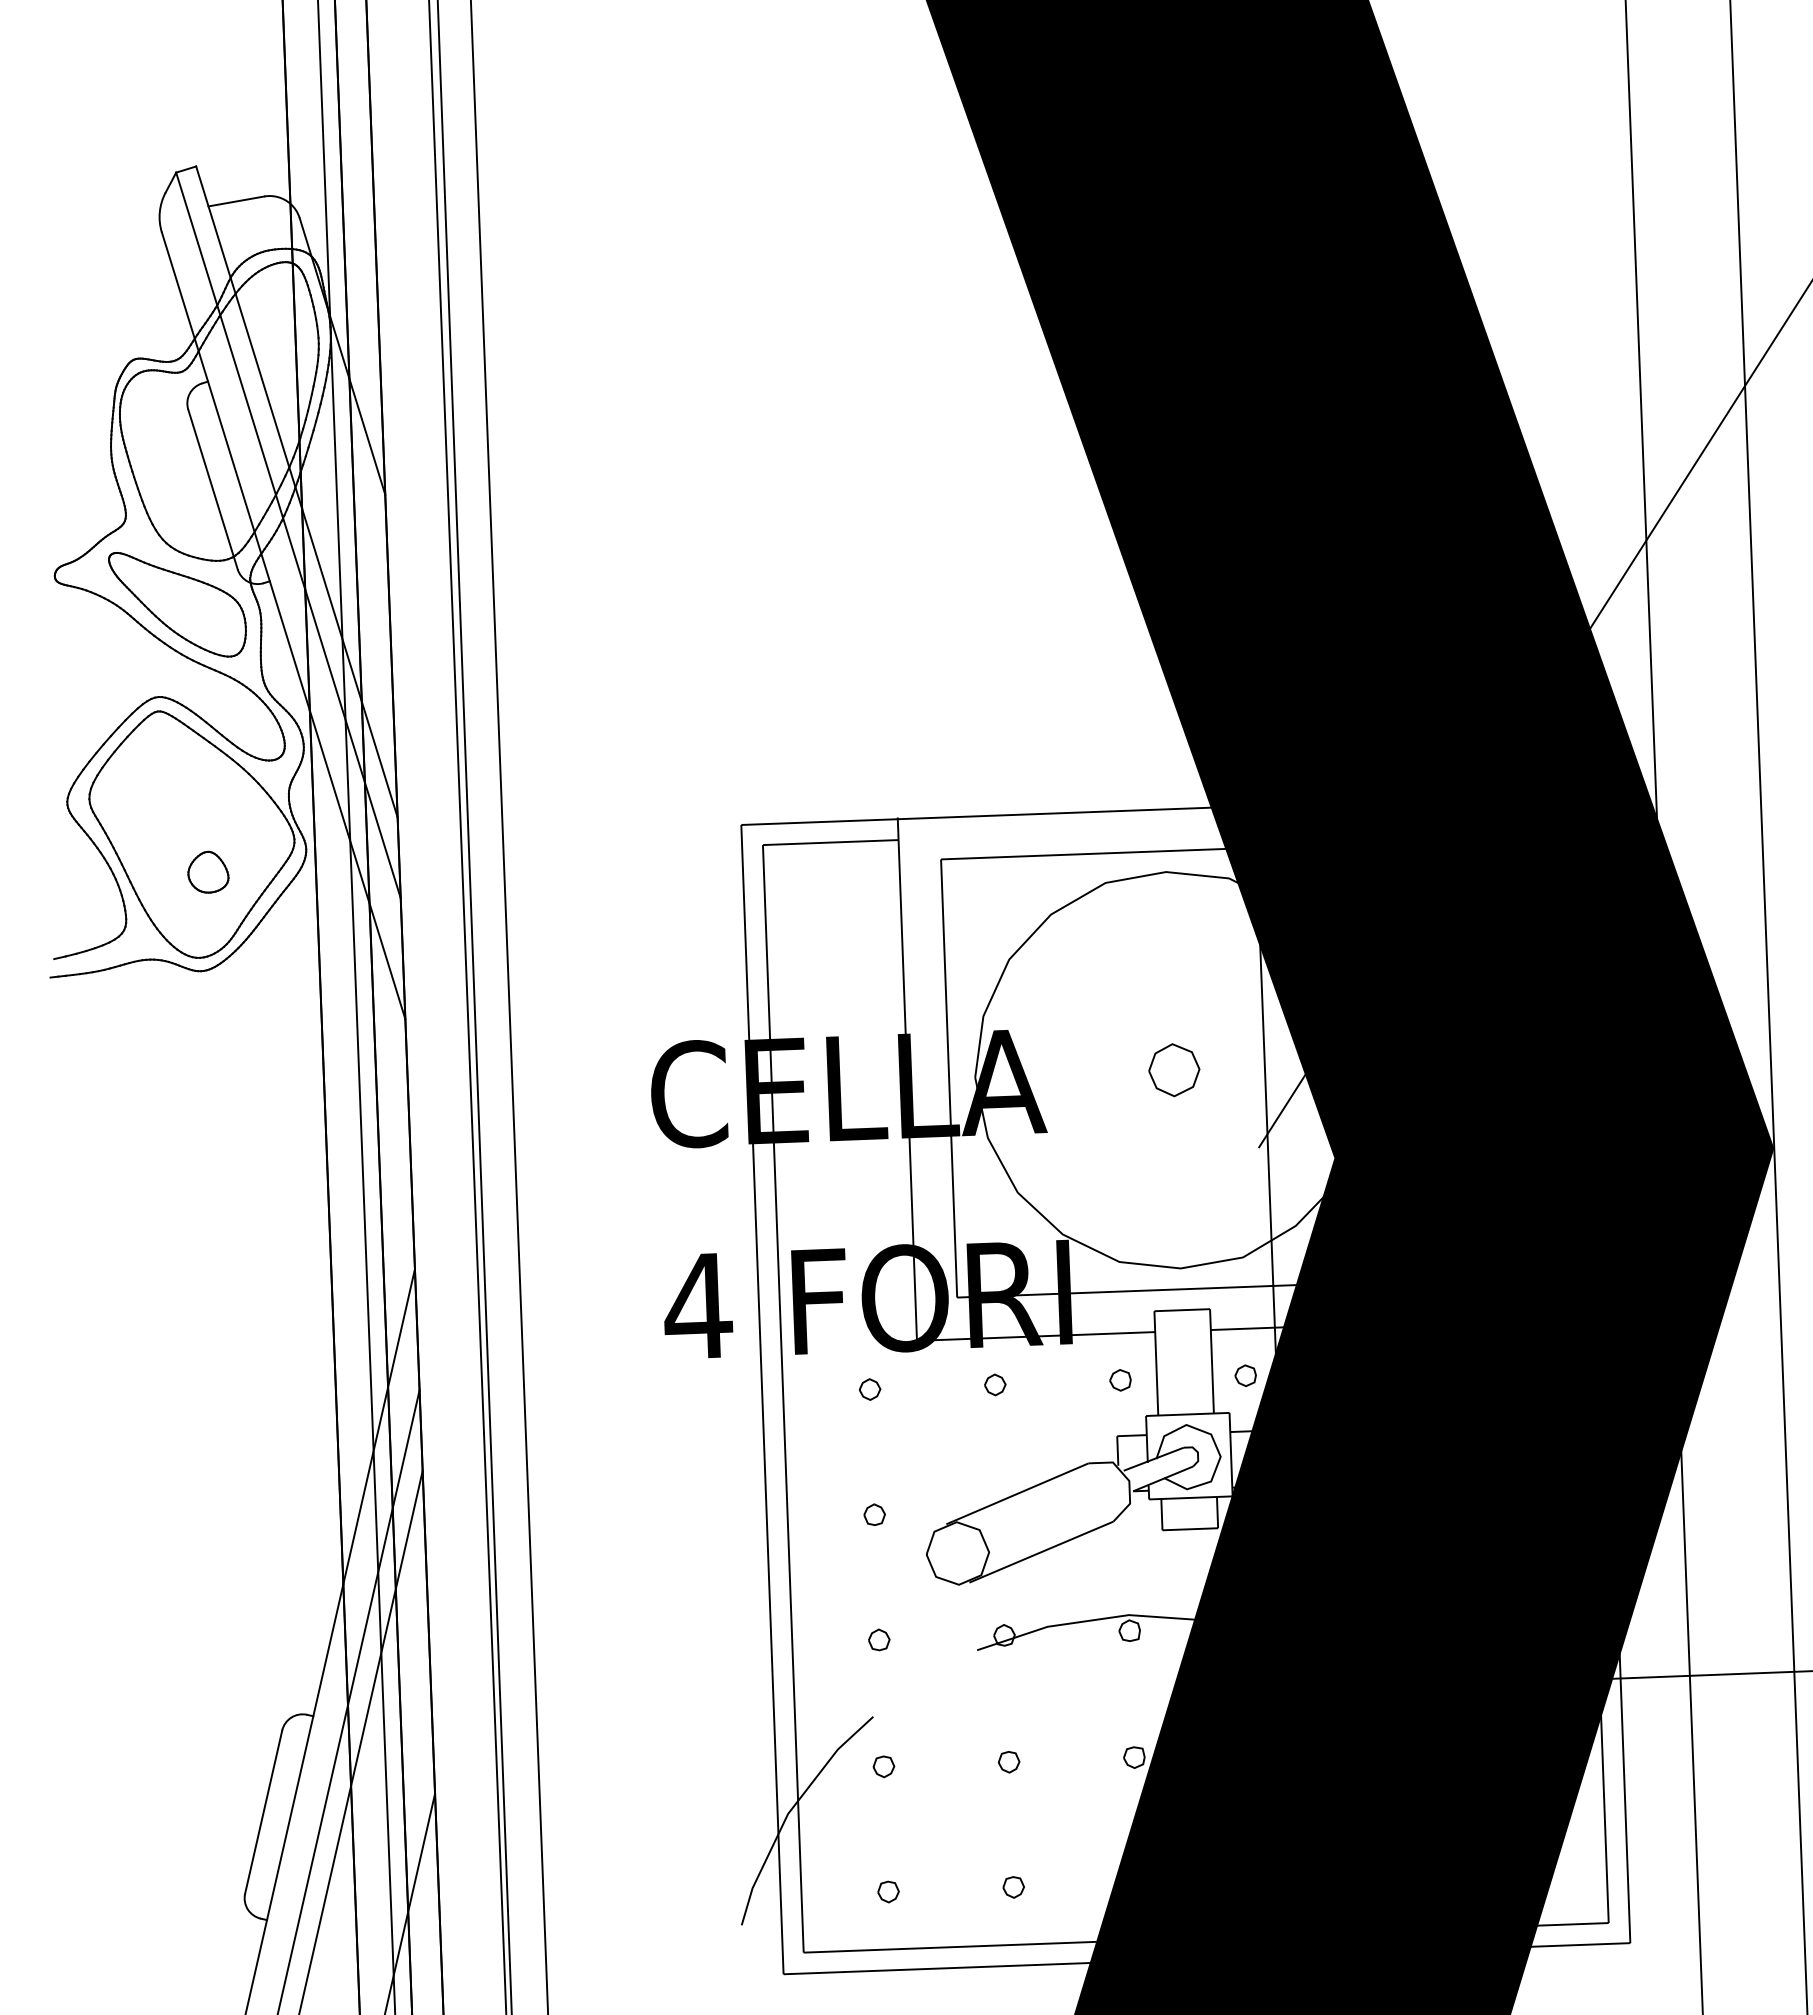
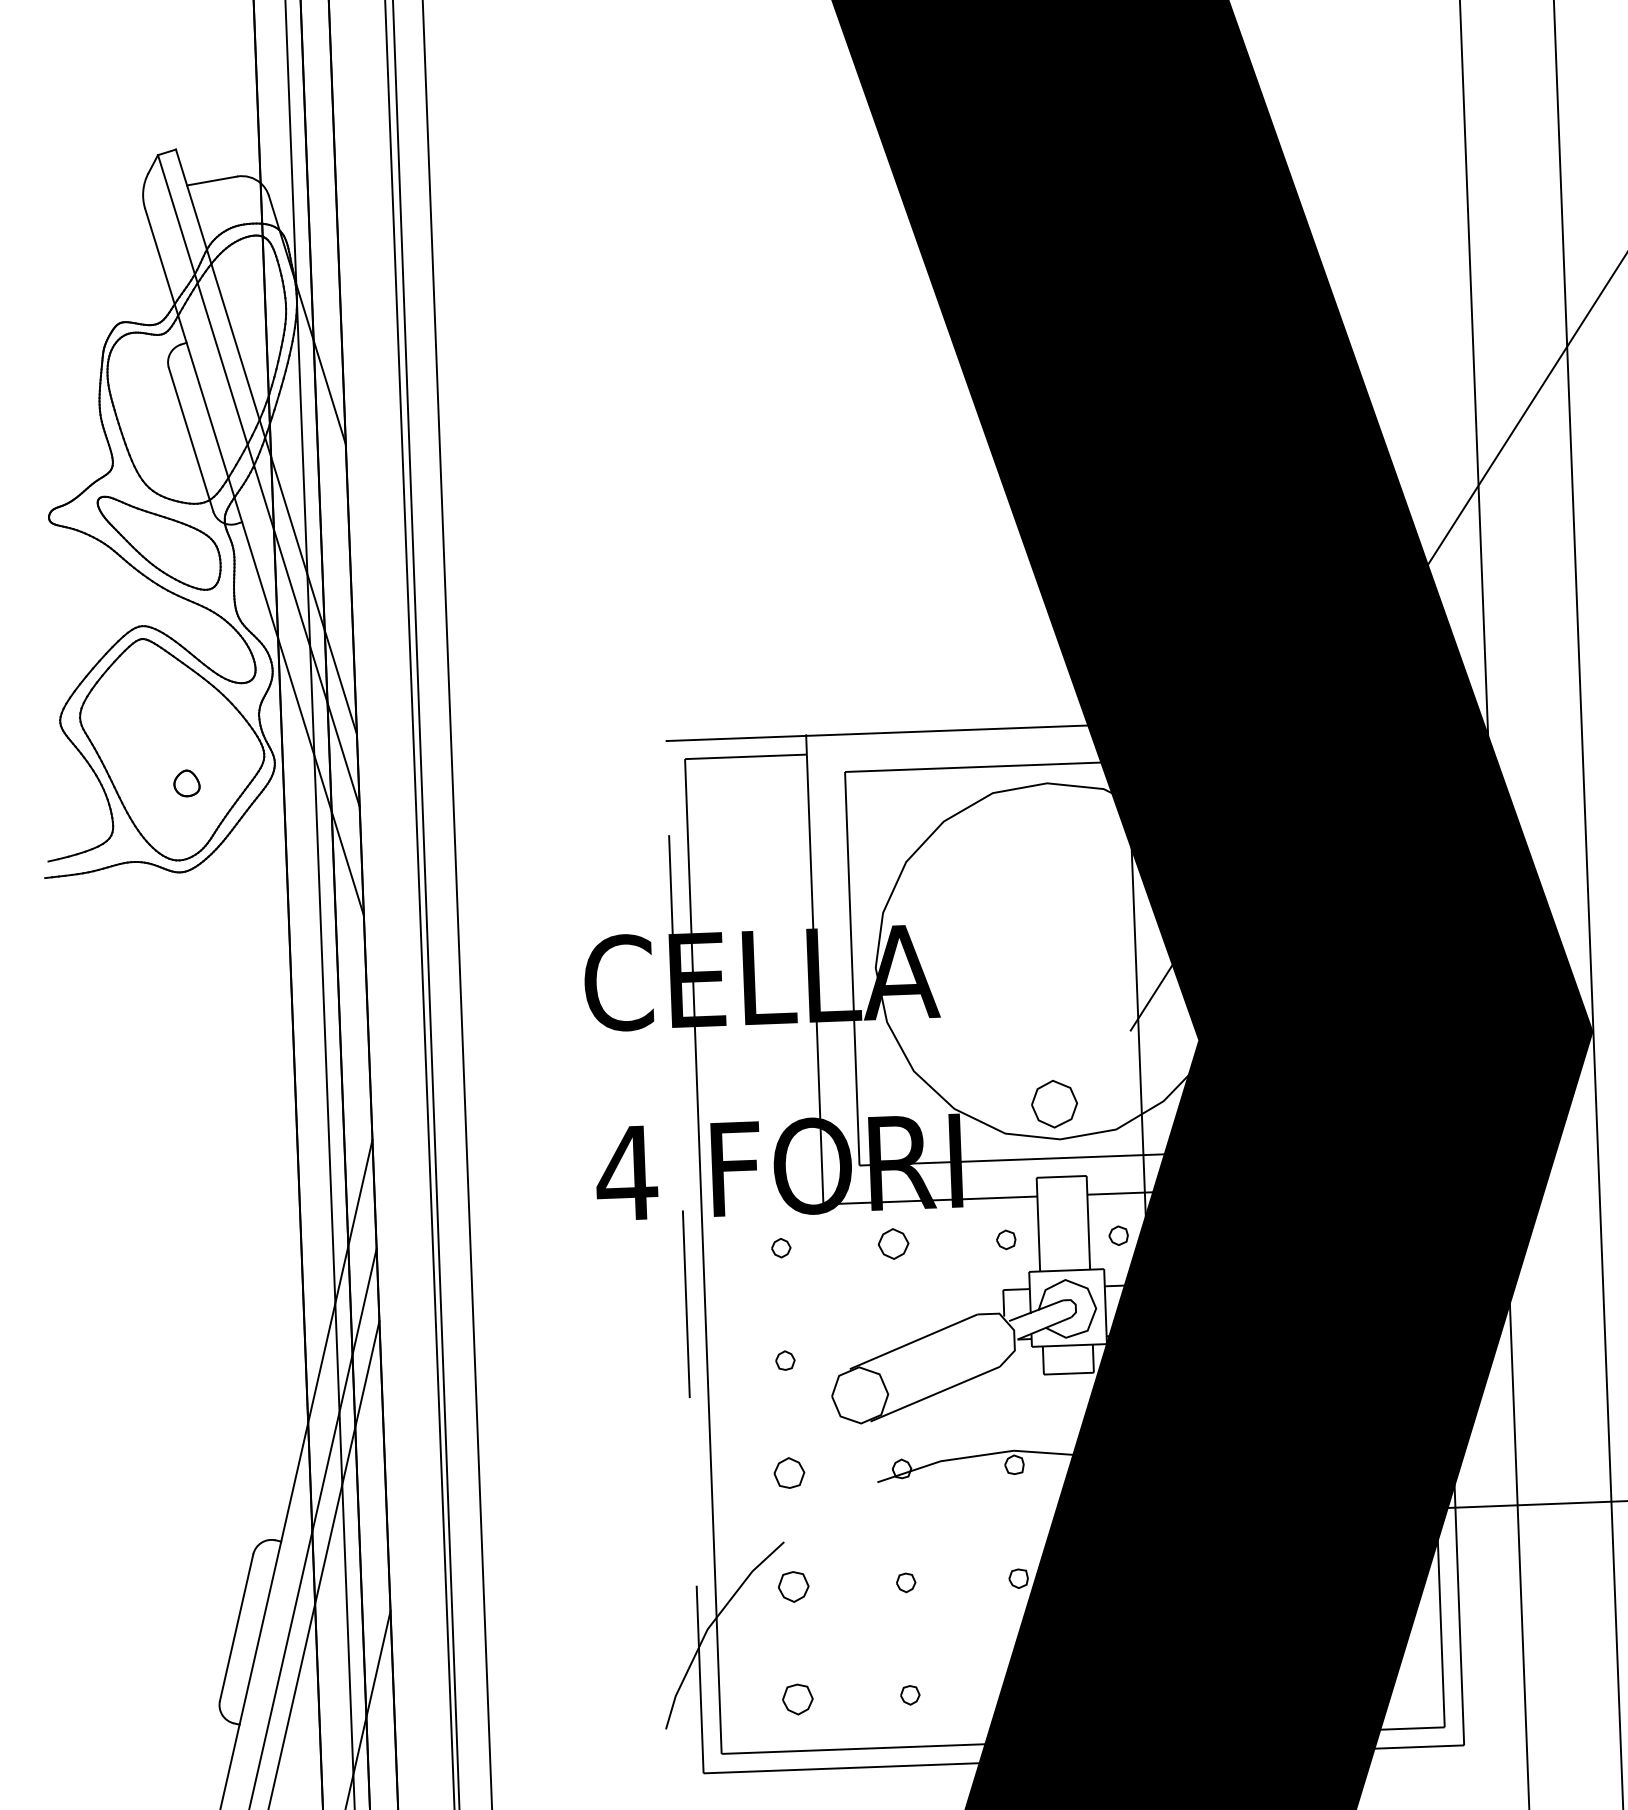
part: (208, 871) -> (187, 782), size x0.7
part: (1174, 1070) -> (1054, 1104), moved
part: (995, 1384) -> (893, 1243), size x1.6
line: (762, 1399) -> (684, 1257), solid -> dashed
part: (879, 1639) -> (789, 1472), size x1.6
part: (883, 1766) -> (793, 1586), size x1.6
part: (888, 1891) -> (797, 1699), size x1.6

